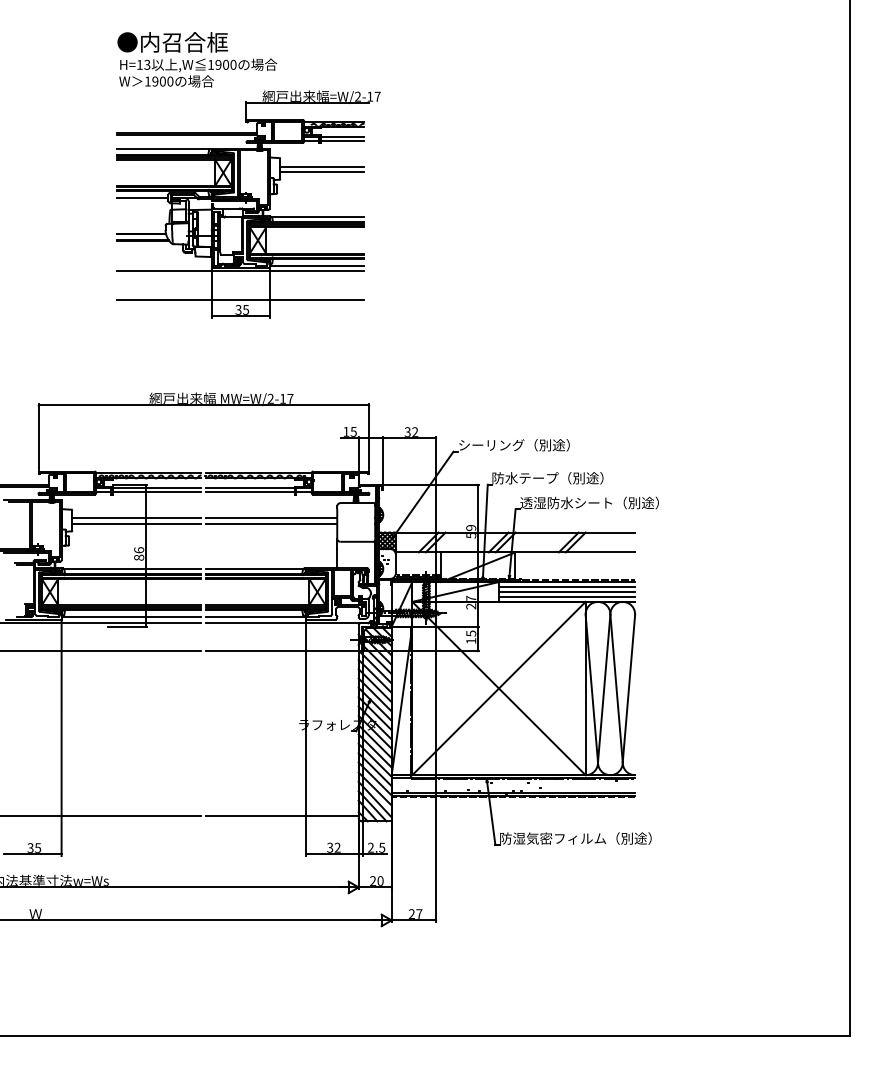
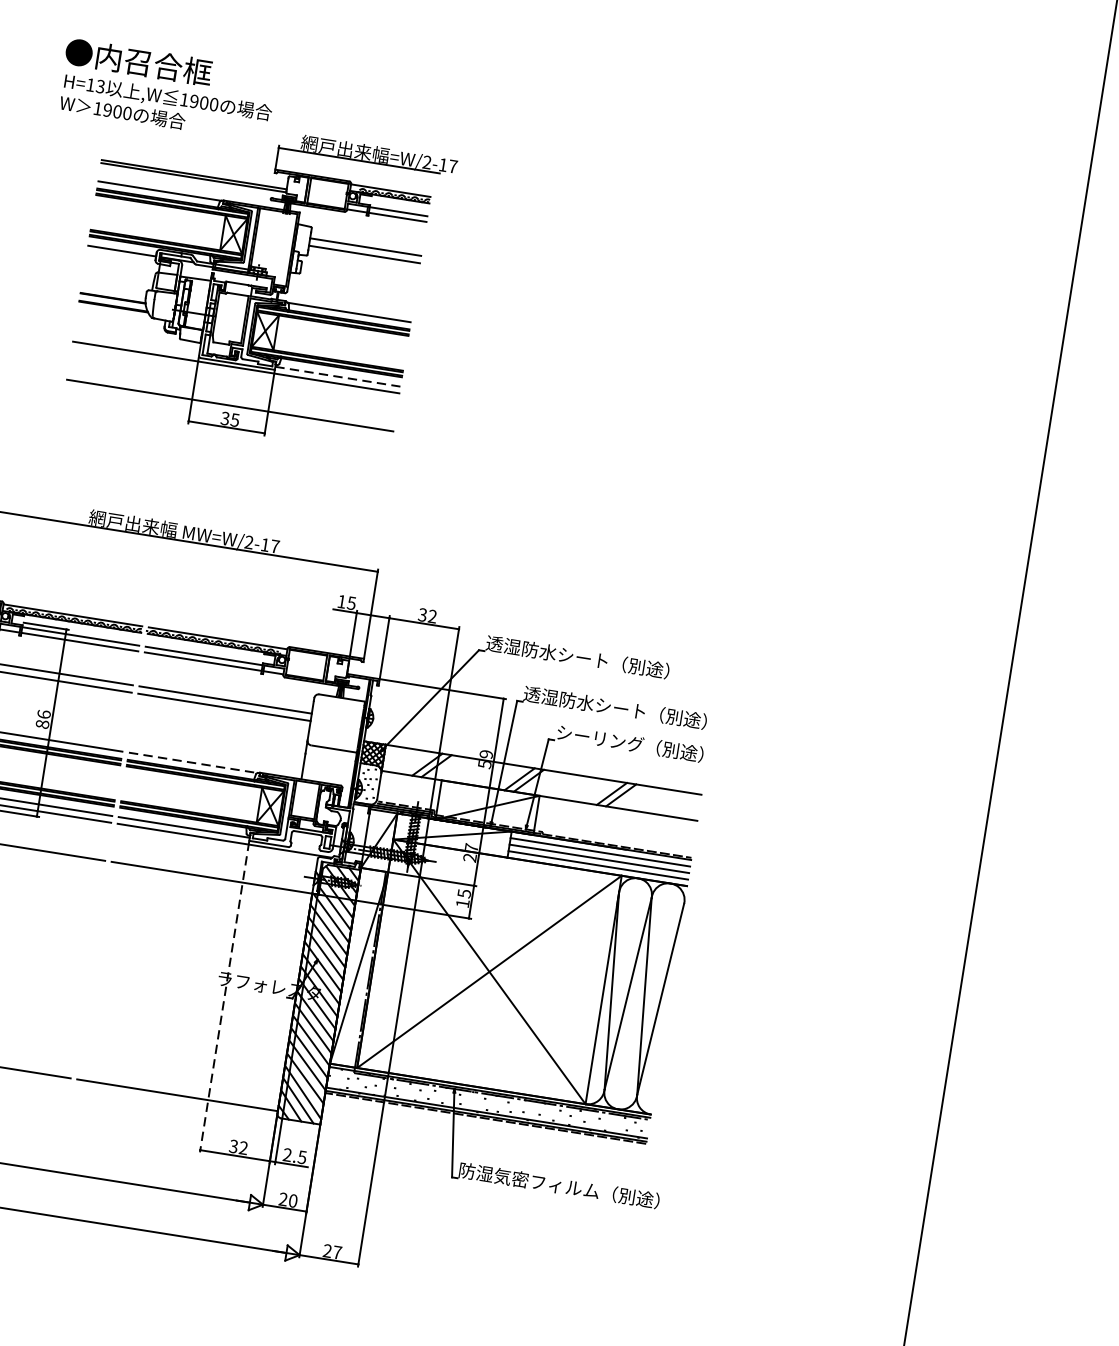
text: (197, 59) -> (167, 90), moved
line: (317, 265) -> (338, 376), solid -> dashed
text: (527, 445) -> (577, 657), シーリング（別途） -> 透湿防水シート（別途）
text: (561, 478) -> (615, 708), 防水テープ（別途） -> 透湿防水シート（別途）
text: (589, 502) -> (647, 745), 透湿防水シート（別途） -> シーリング（別途）
line: (255, 568) -> (193, 762), solid -> dashed
line: (305, 738) -> (224, 997), solid -> dashed

